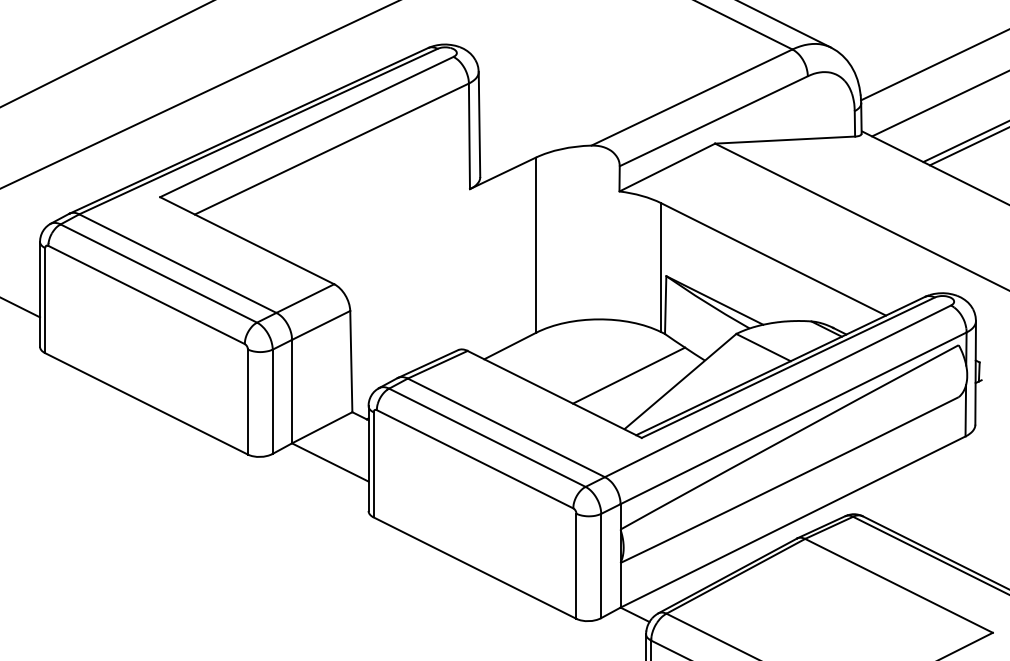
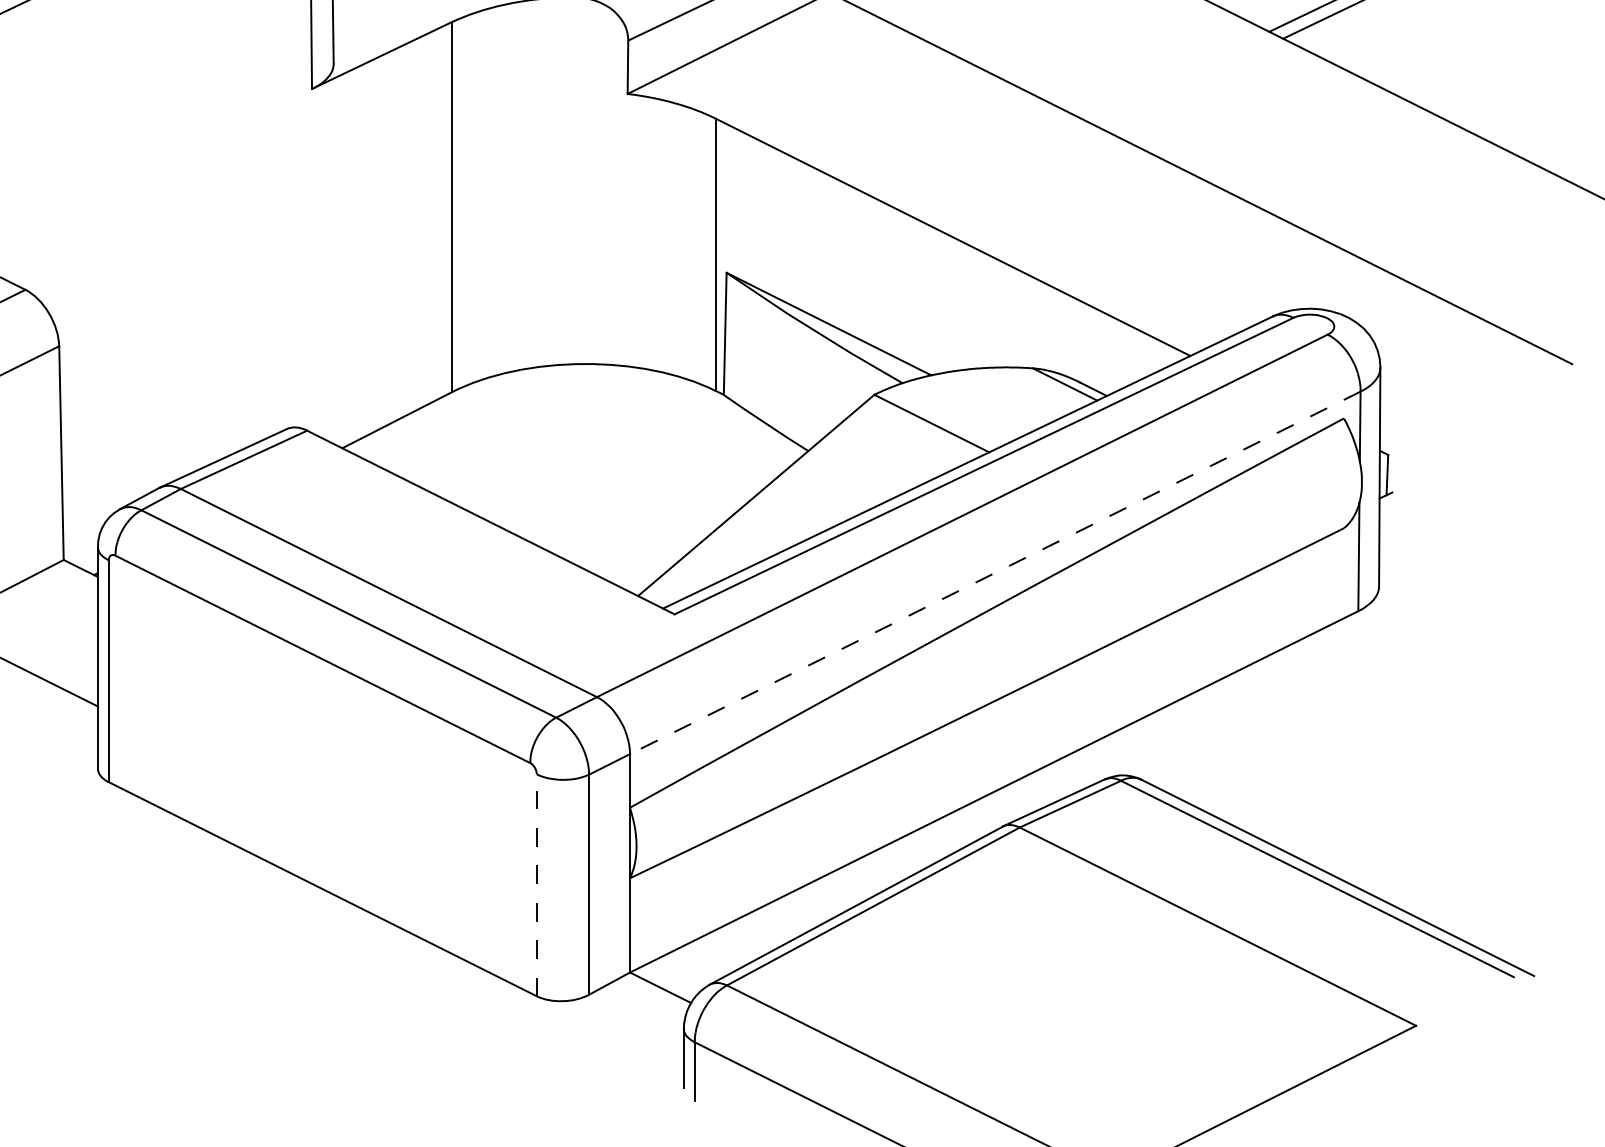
line: (629, 375) -> (648, 482), removed
line: (793, 418) -> (995, 573), solid -> dashed
line: (576, 566) -> (536, 885), solid -> dashed

